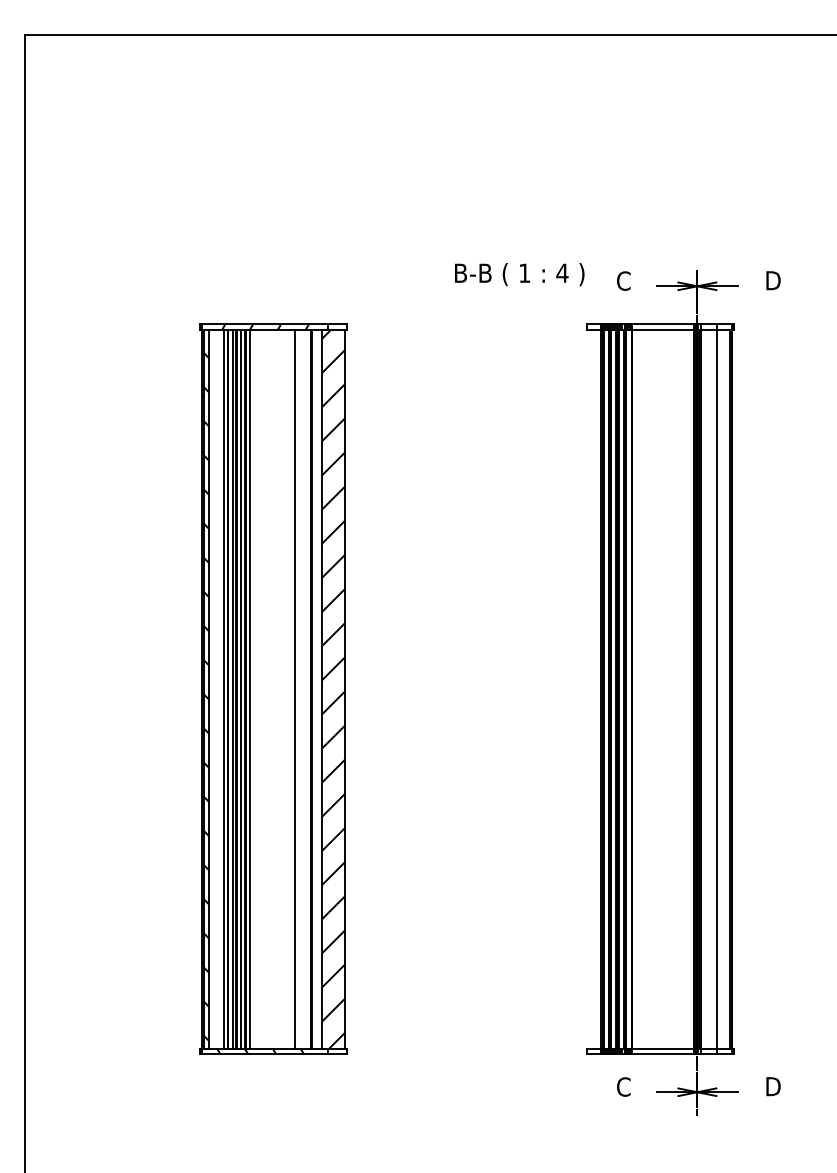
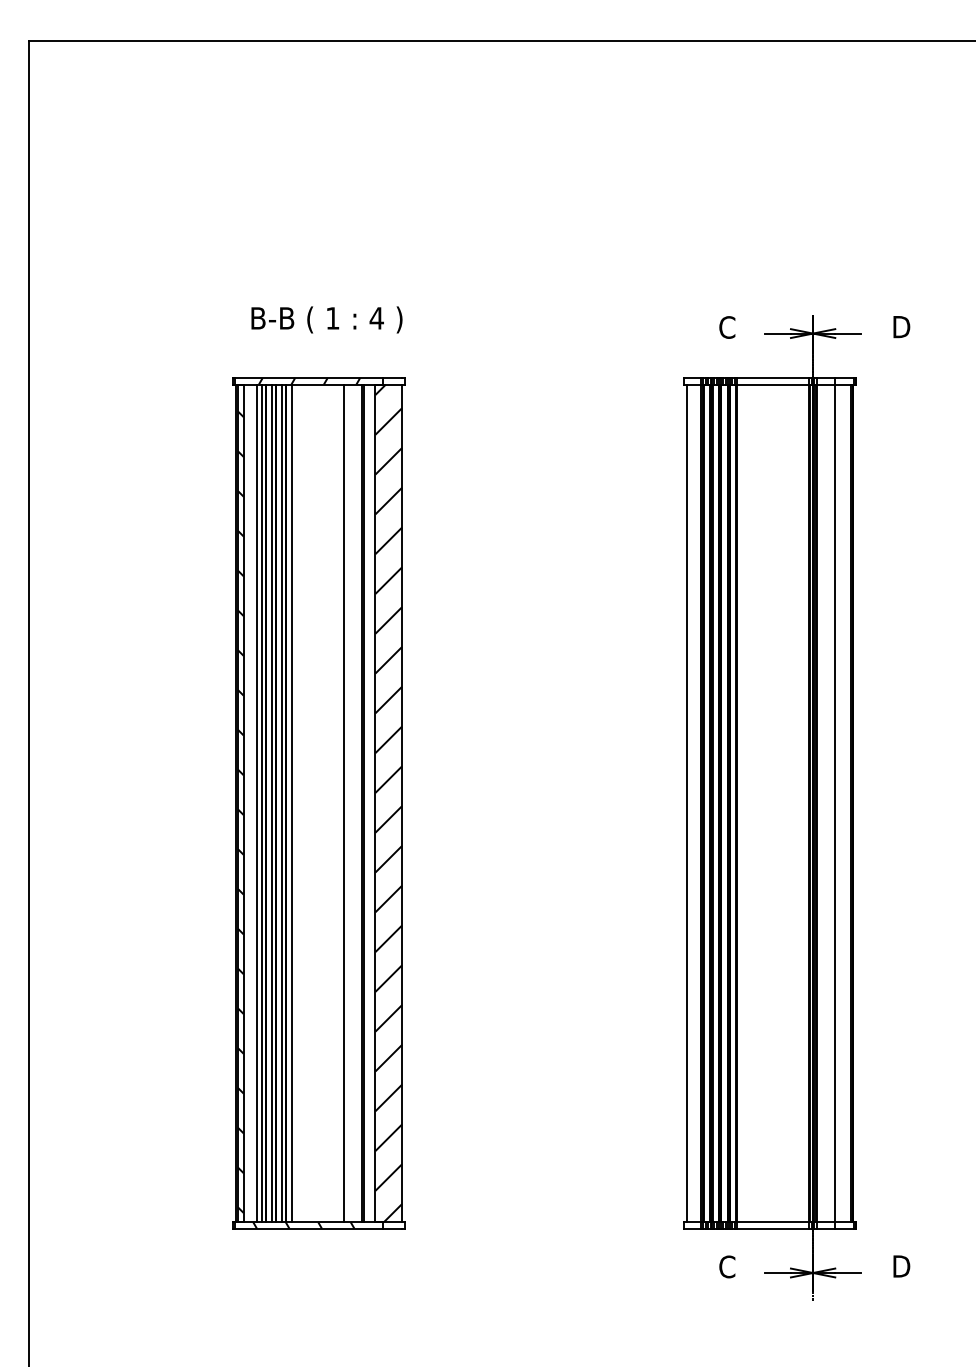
text: (519, 274) -> (326, 319), moved
line: (219, 689) -> (256, 803), added
line: (588, 689) -> (686, 803), added

